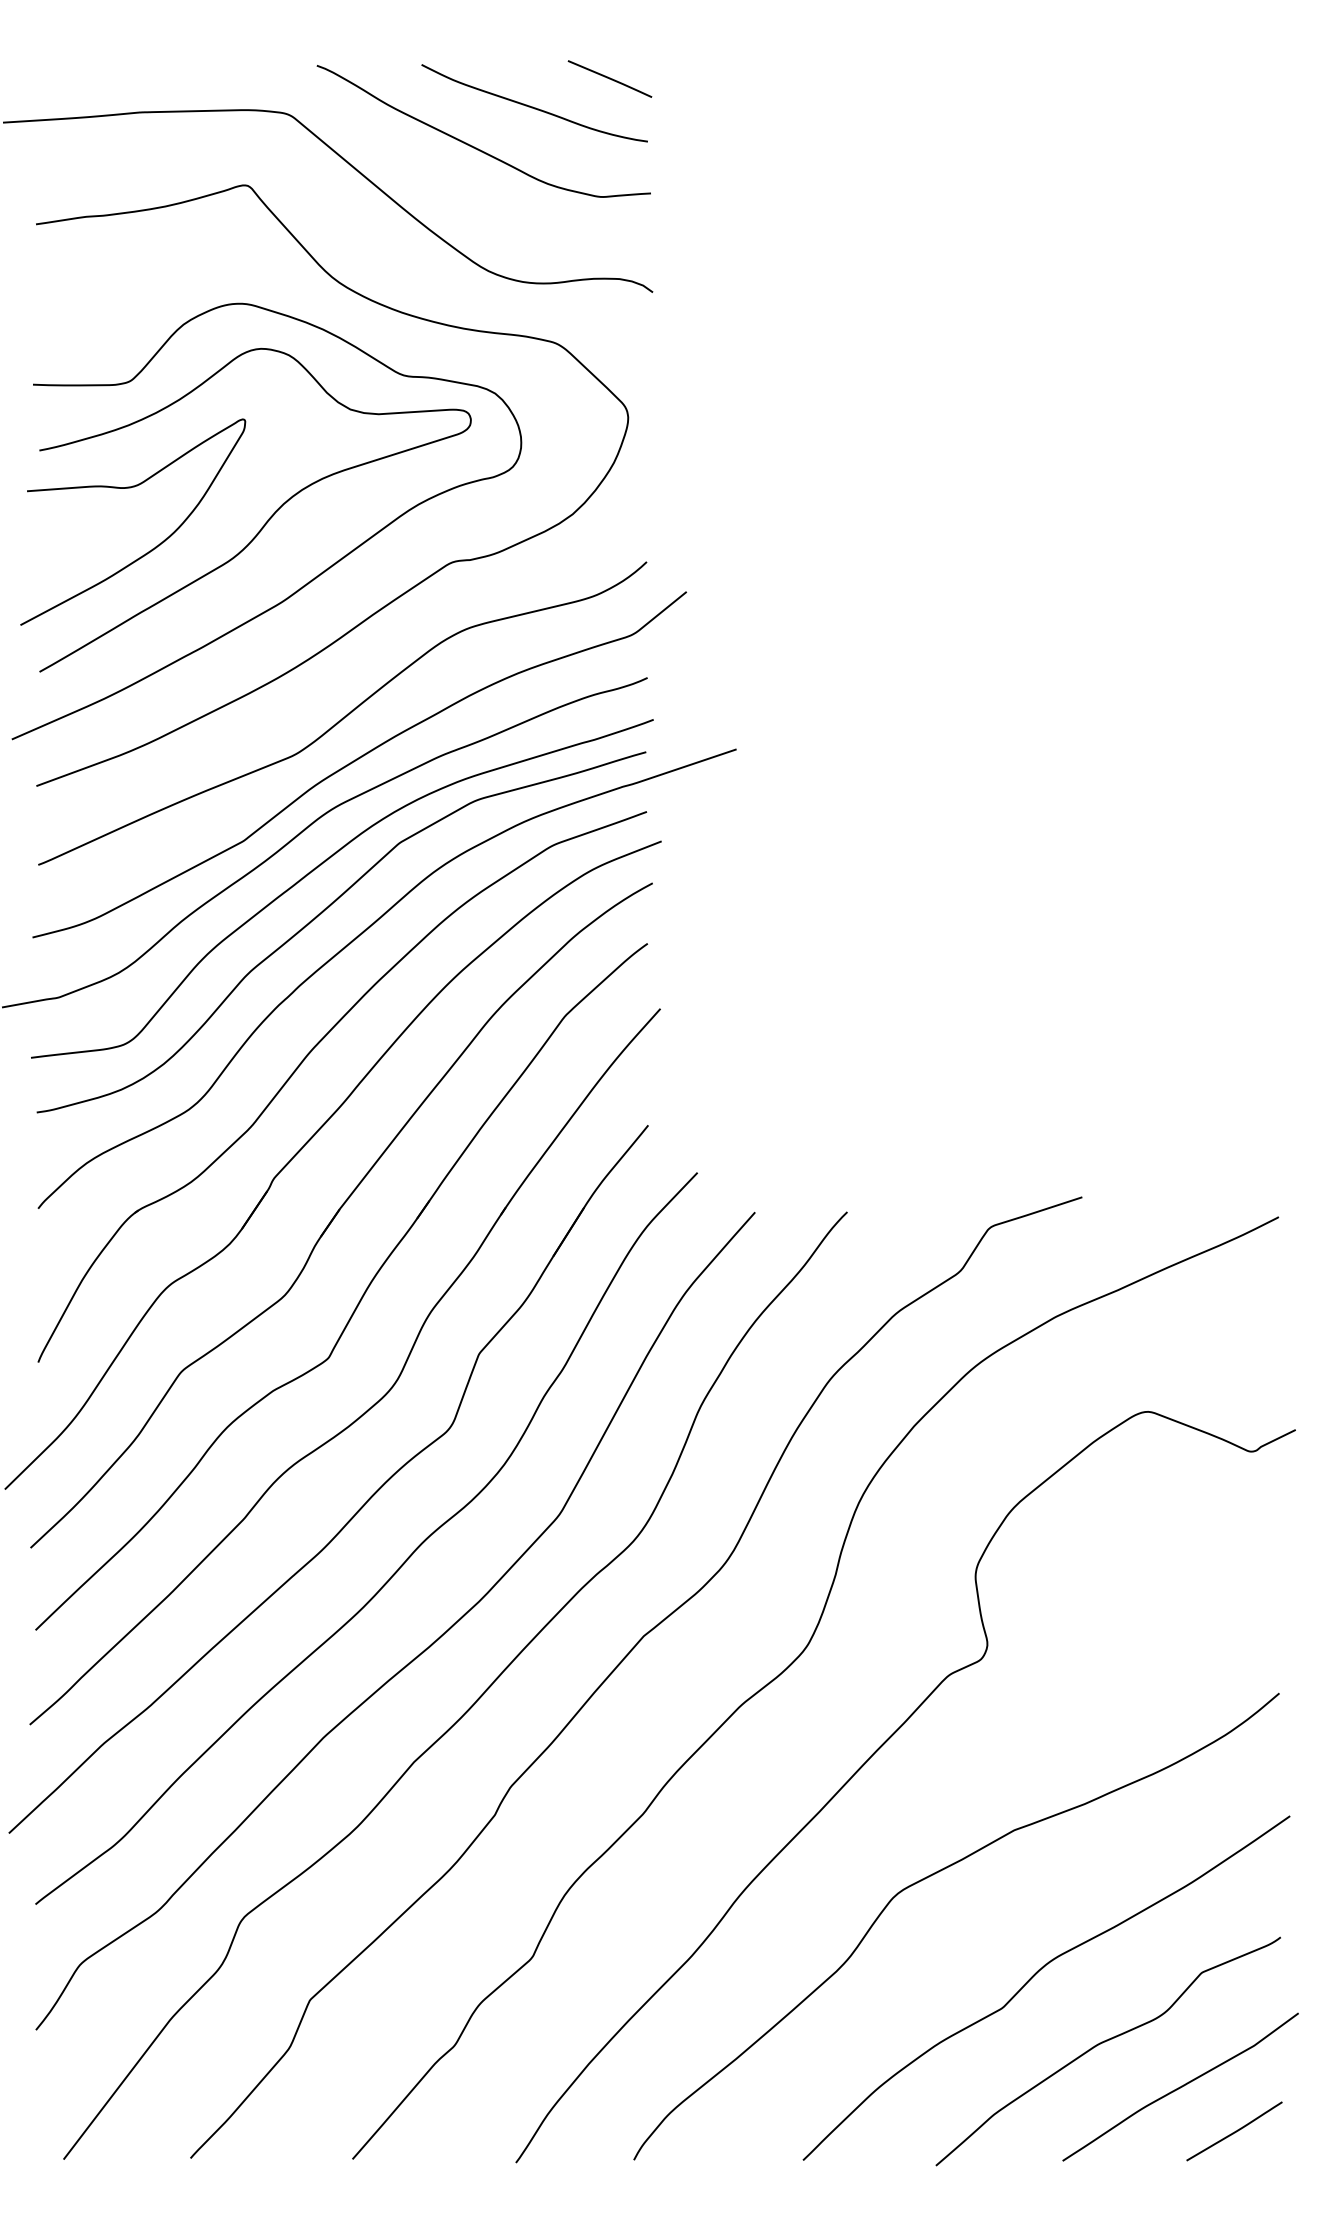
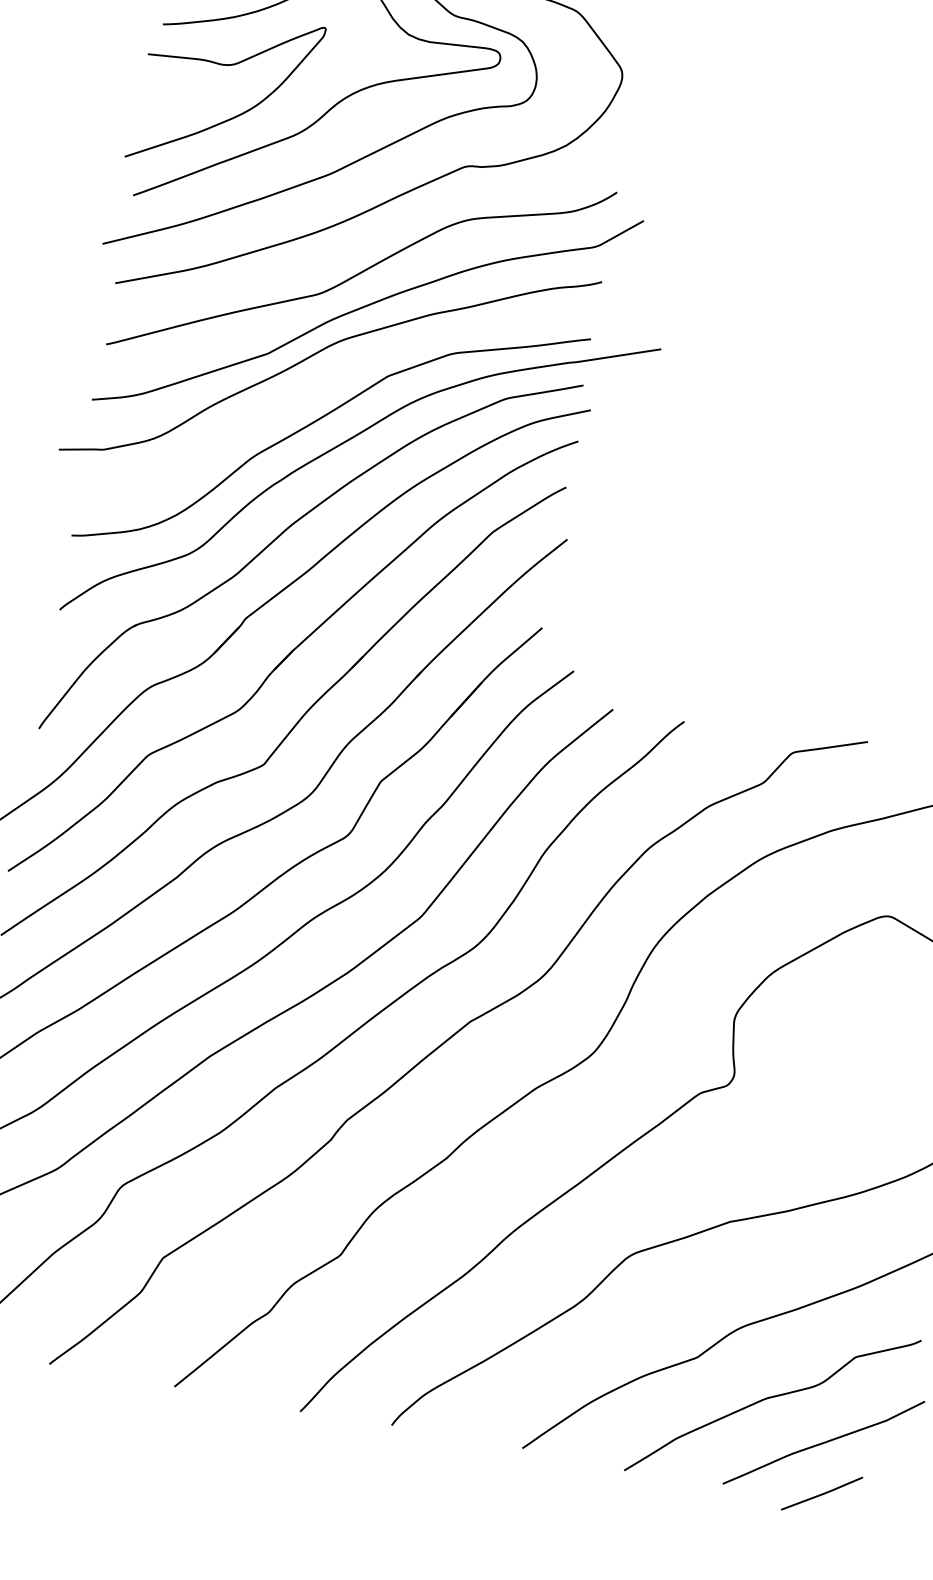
curve: (321, 865) -> (324, 383), removed
curve: (1234, 2131) -> (822, 1493), moved

